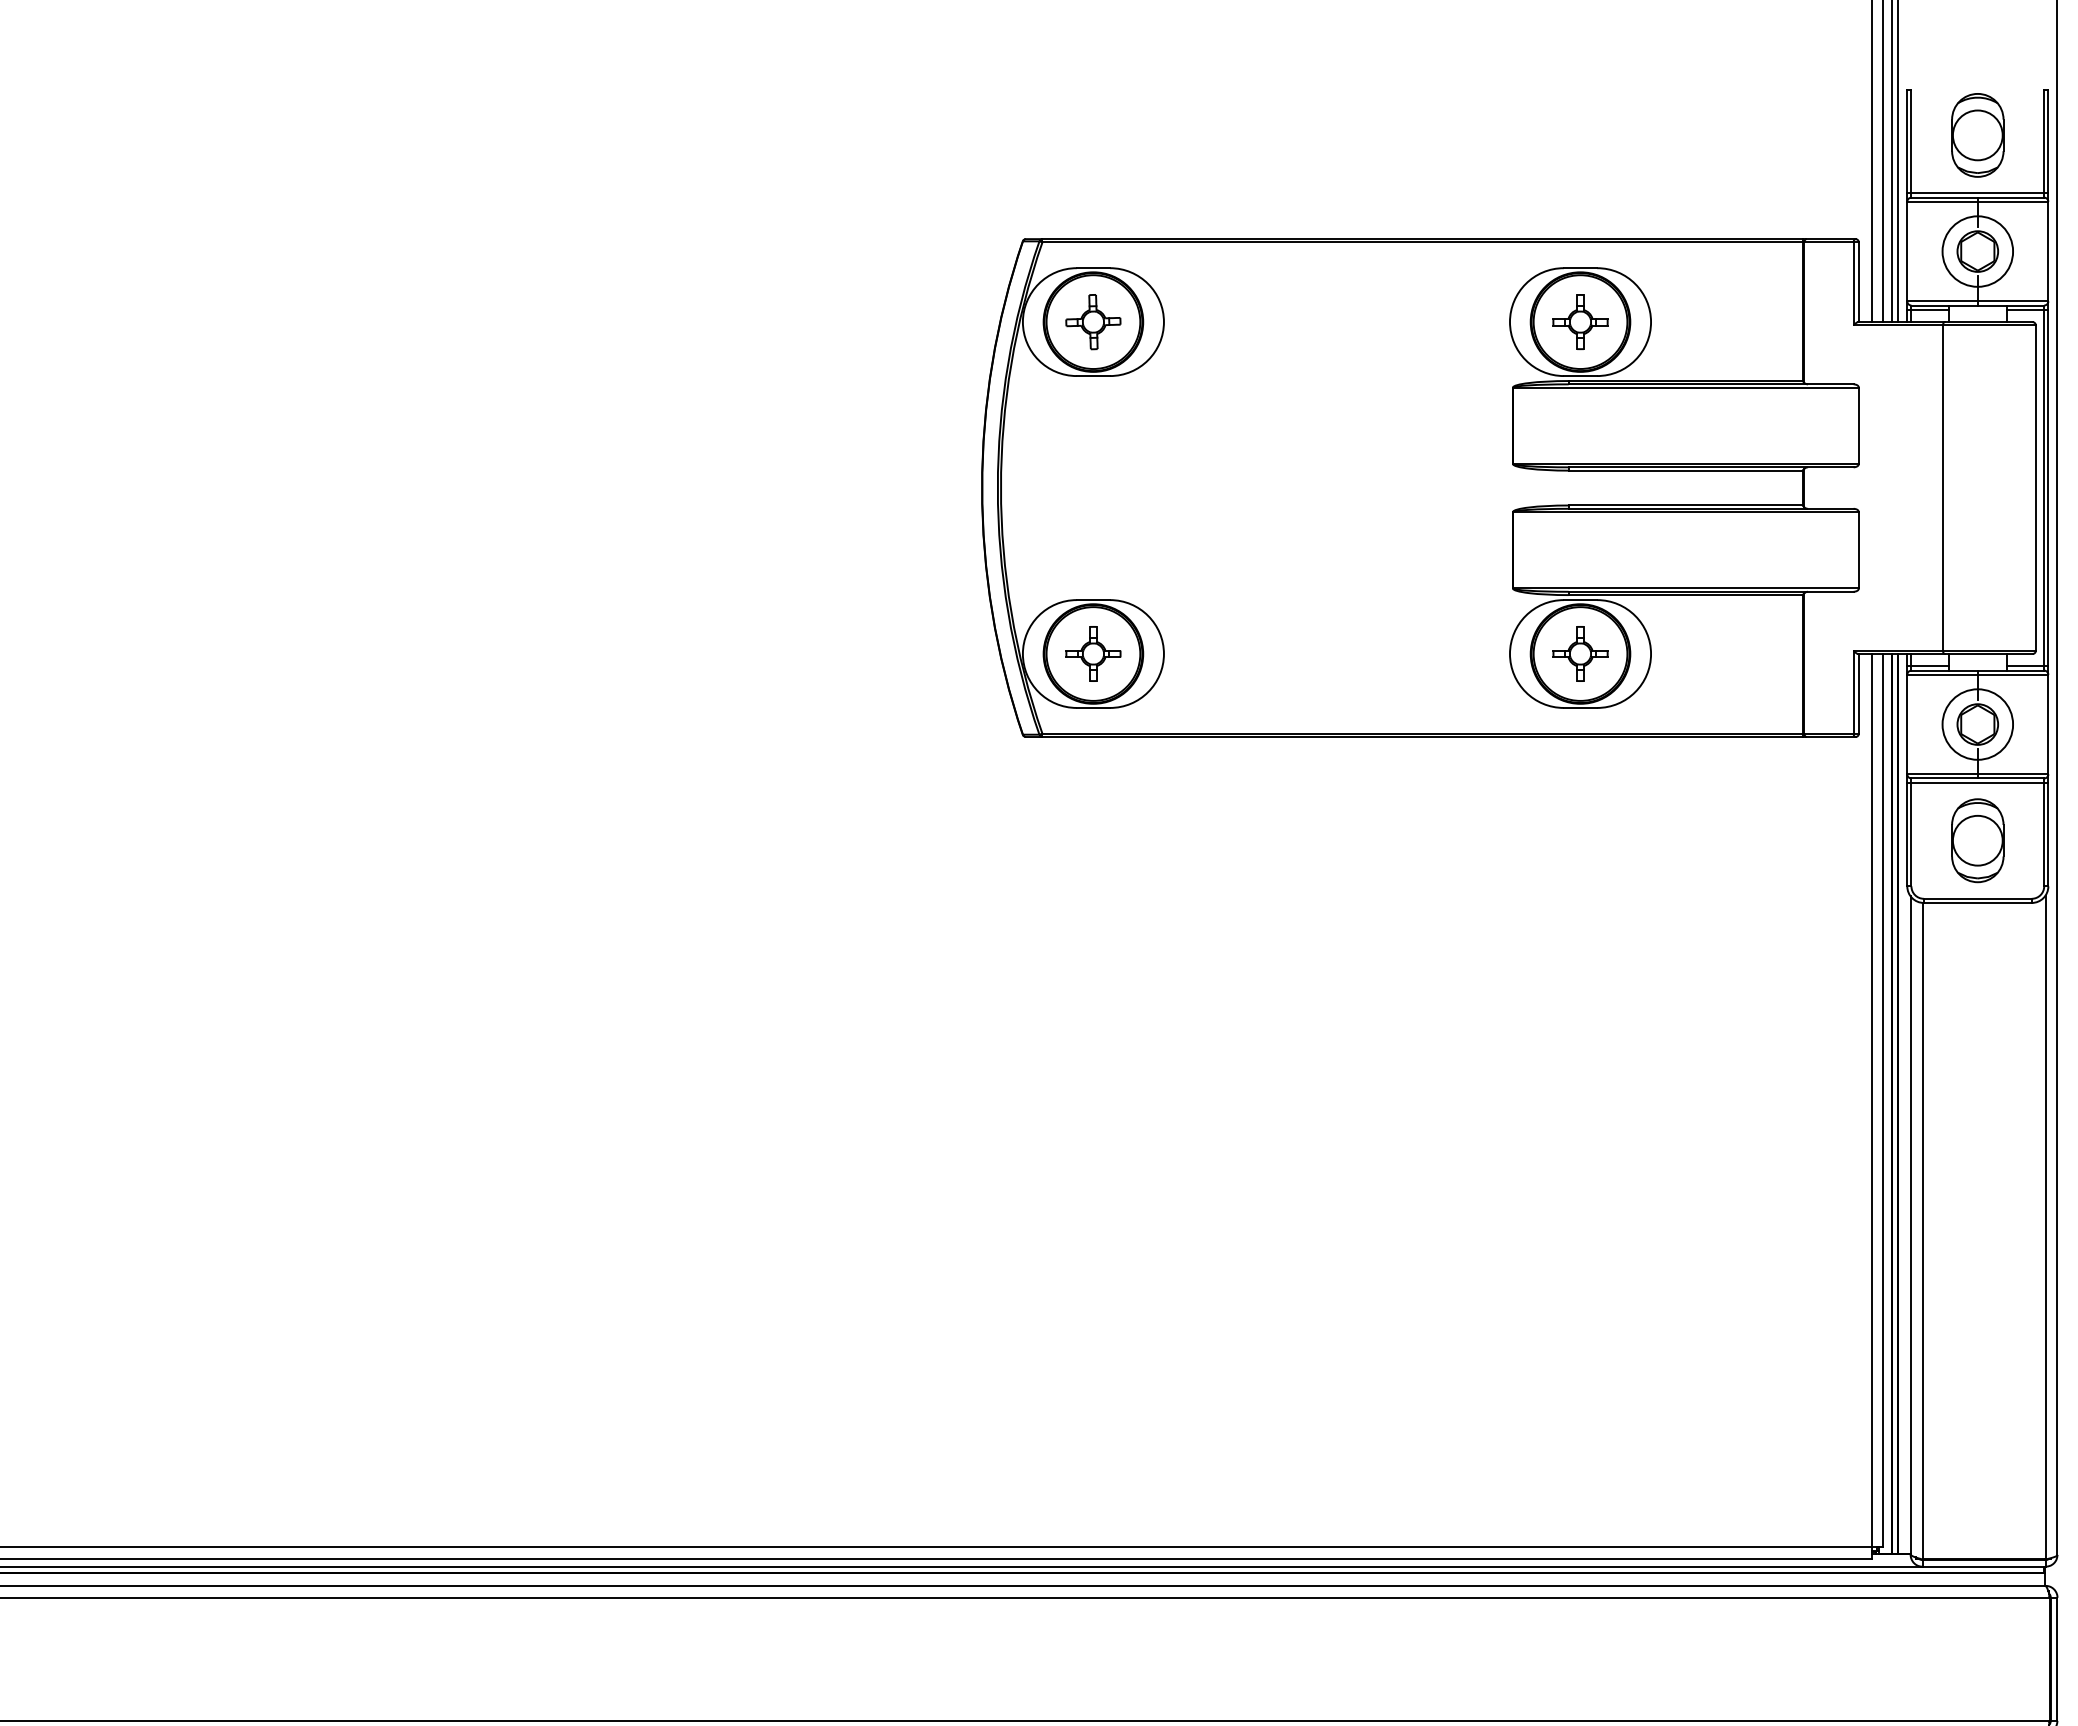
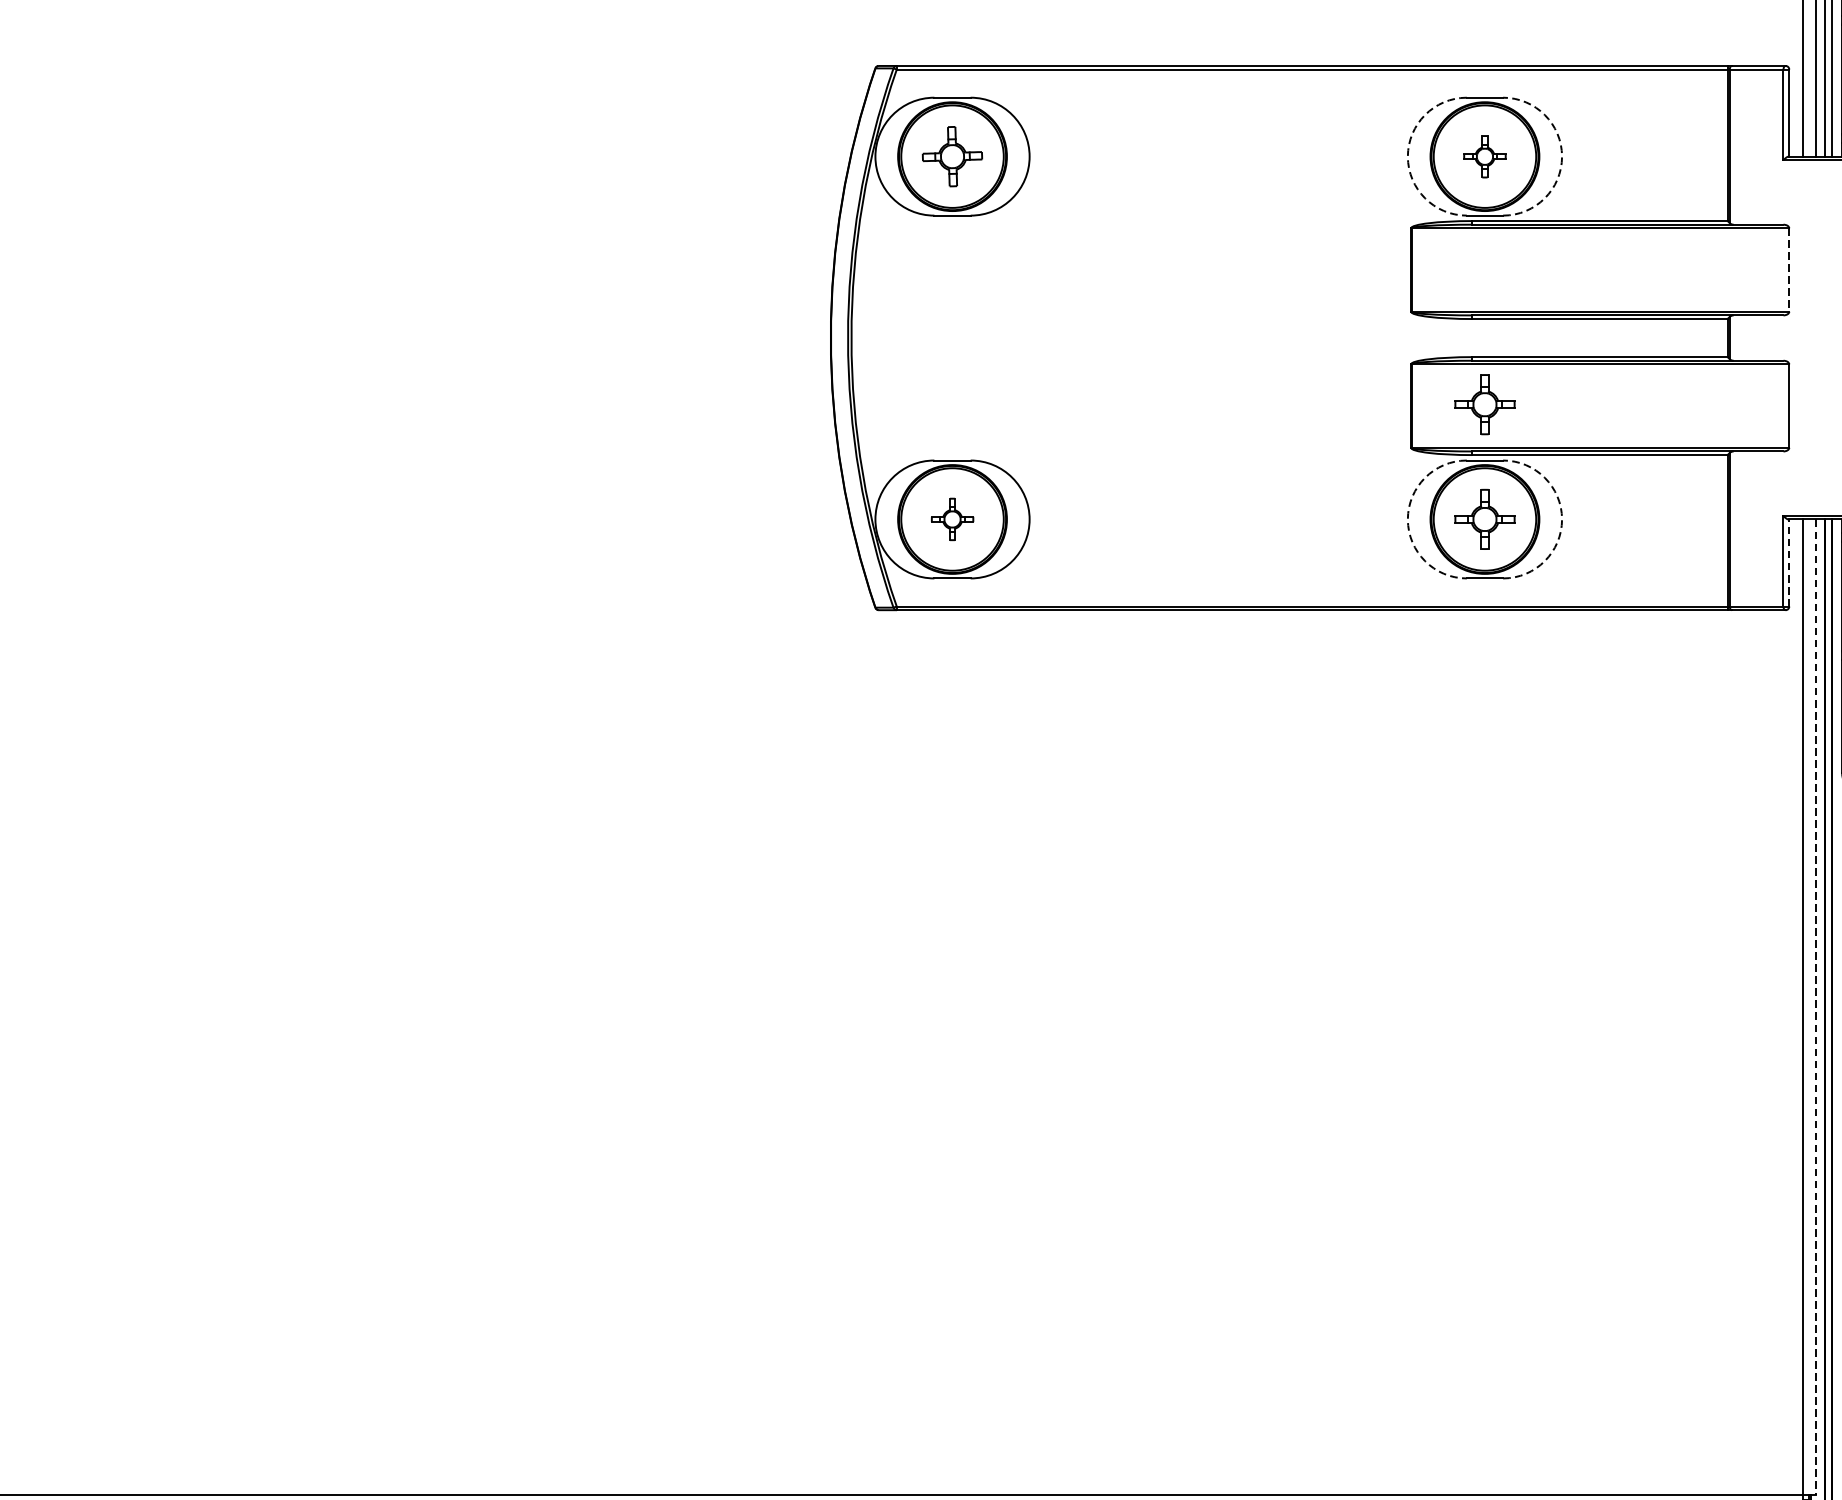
arc: (1509, 322) -> (1407, 157), solid -> dashed
part: (1580, 322) -> (1484, 157), size x0.7
arc: (1651, 322) -> (1562, 157), solid -> dashed
line: (1858, 426) -> (1788, 270), solid -> dashed
part: (1580, 548) -> (1484, 404), added
part: (1093, 653) -> (952, 518), size x0.7
arc: (1509, 654) -> (1407, 520), solid -> dashed
arc: (1651, 654) -> (1562, 520), solid -> dashed
line: (1858, 693) -> (1788, 562), solid -> dashed
line: (1883, 1100) -> (1816, 1007), solid -> dashed

